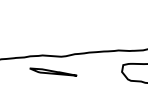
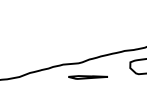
line: (52, 72) -> (87, 77), moved

